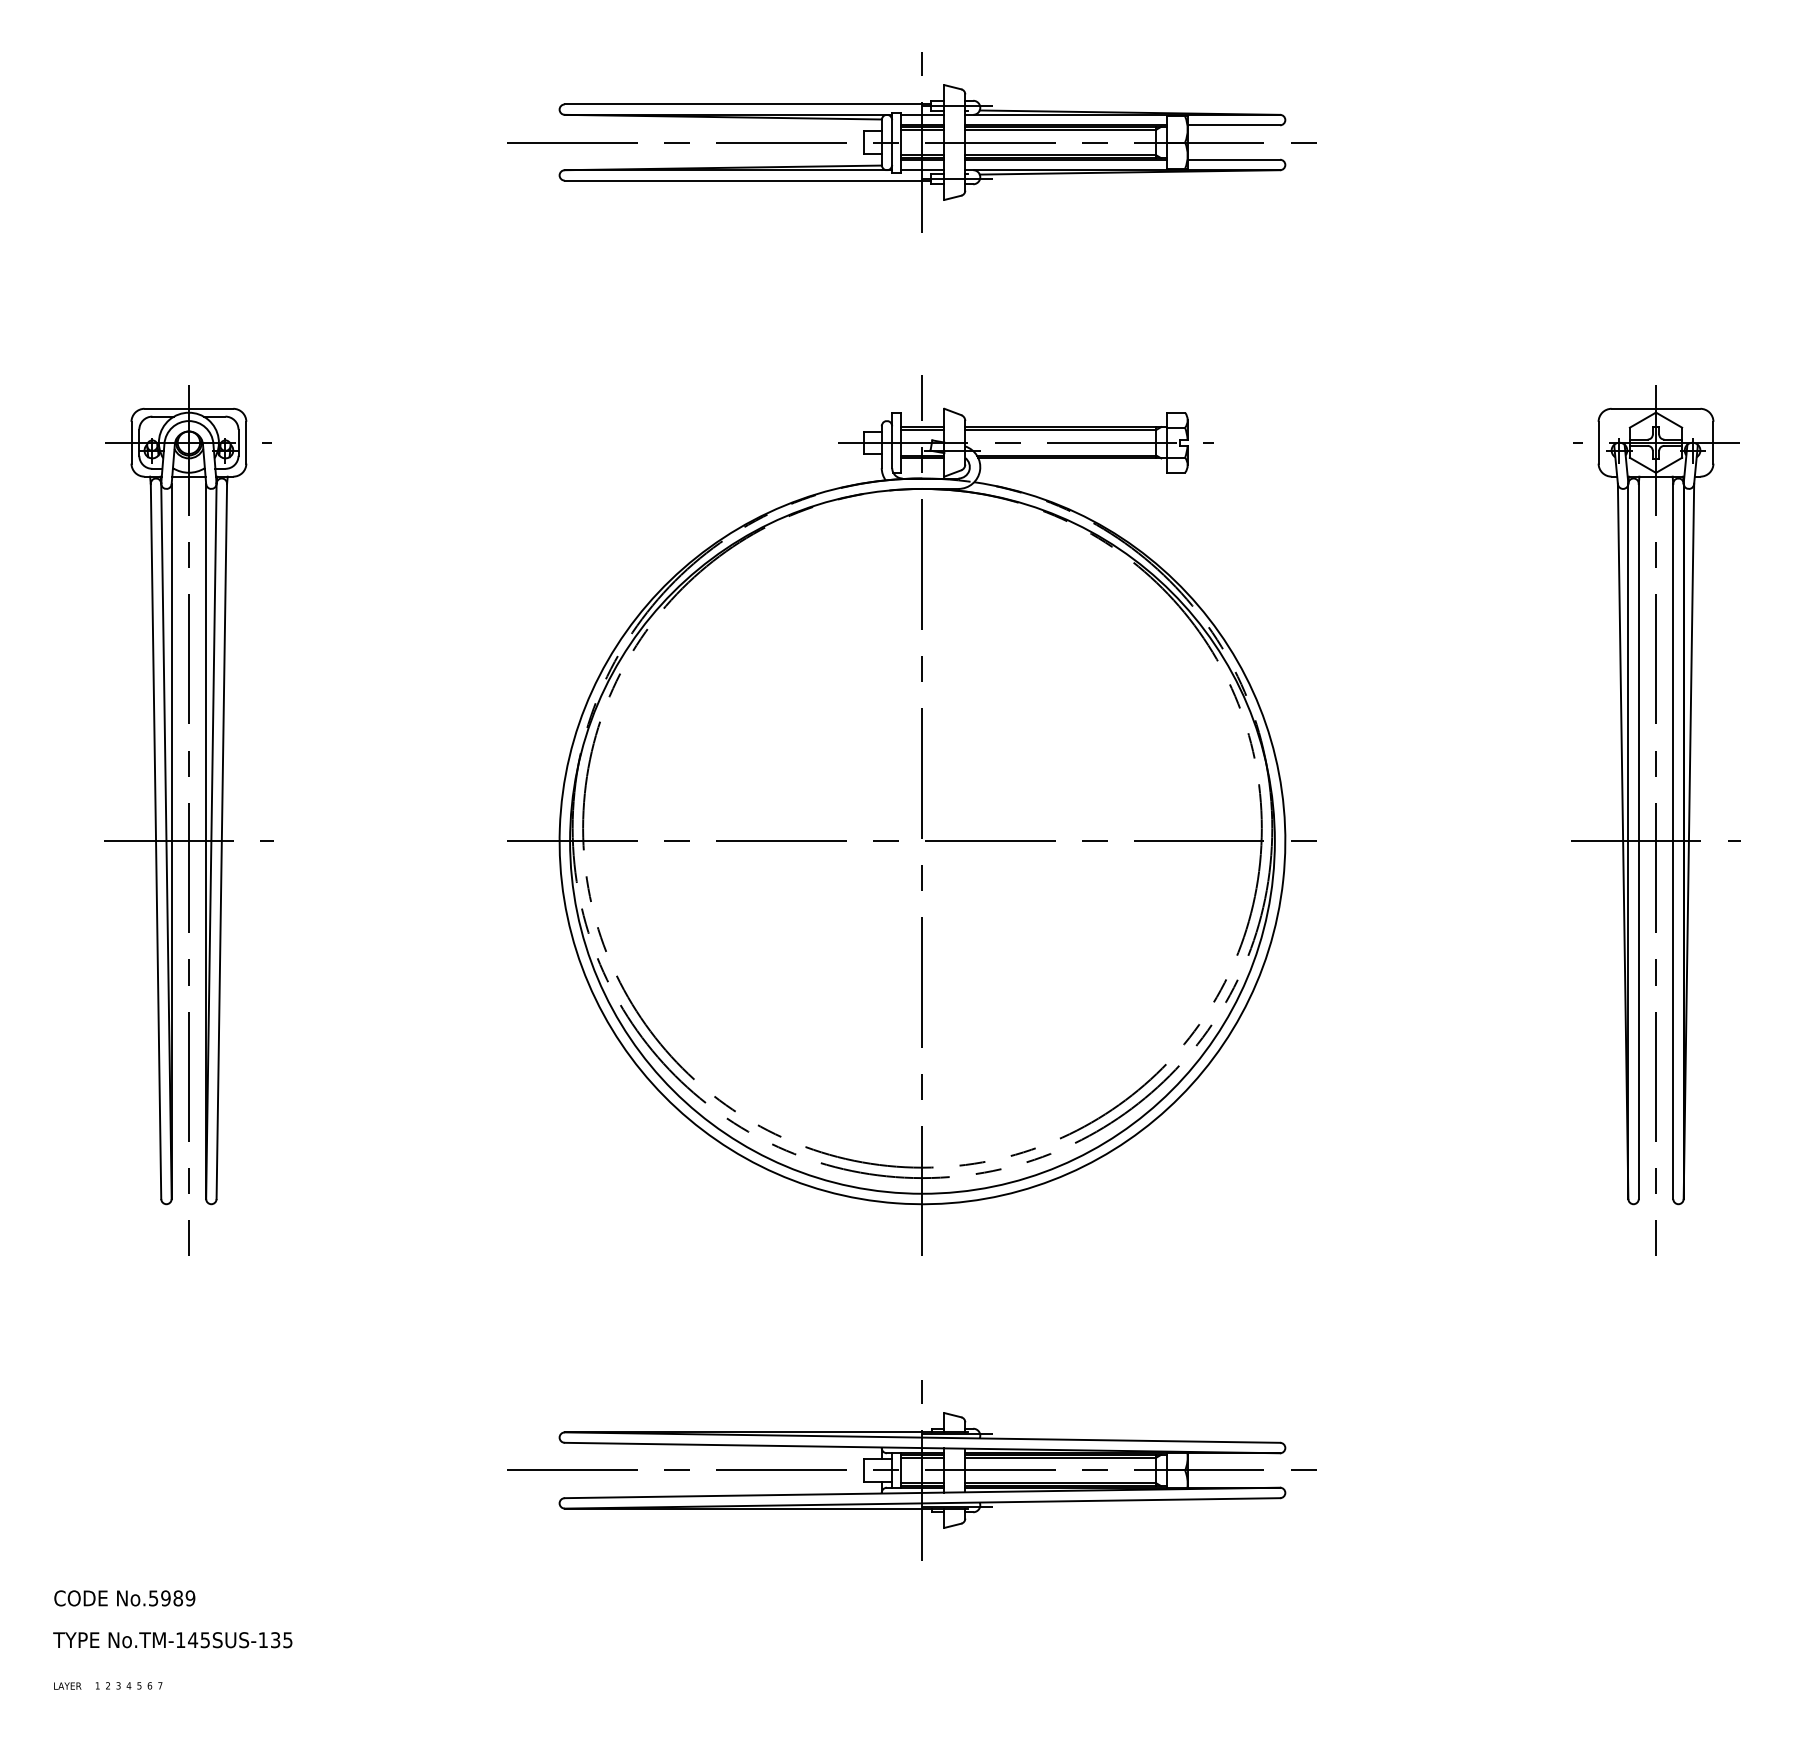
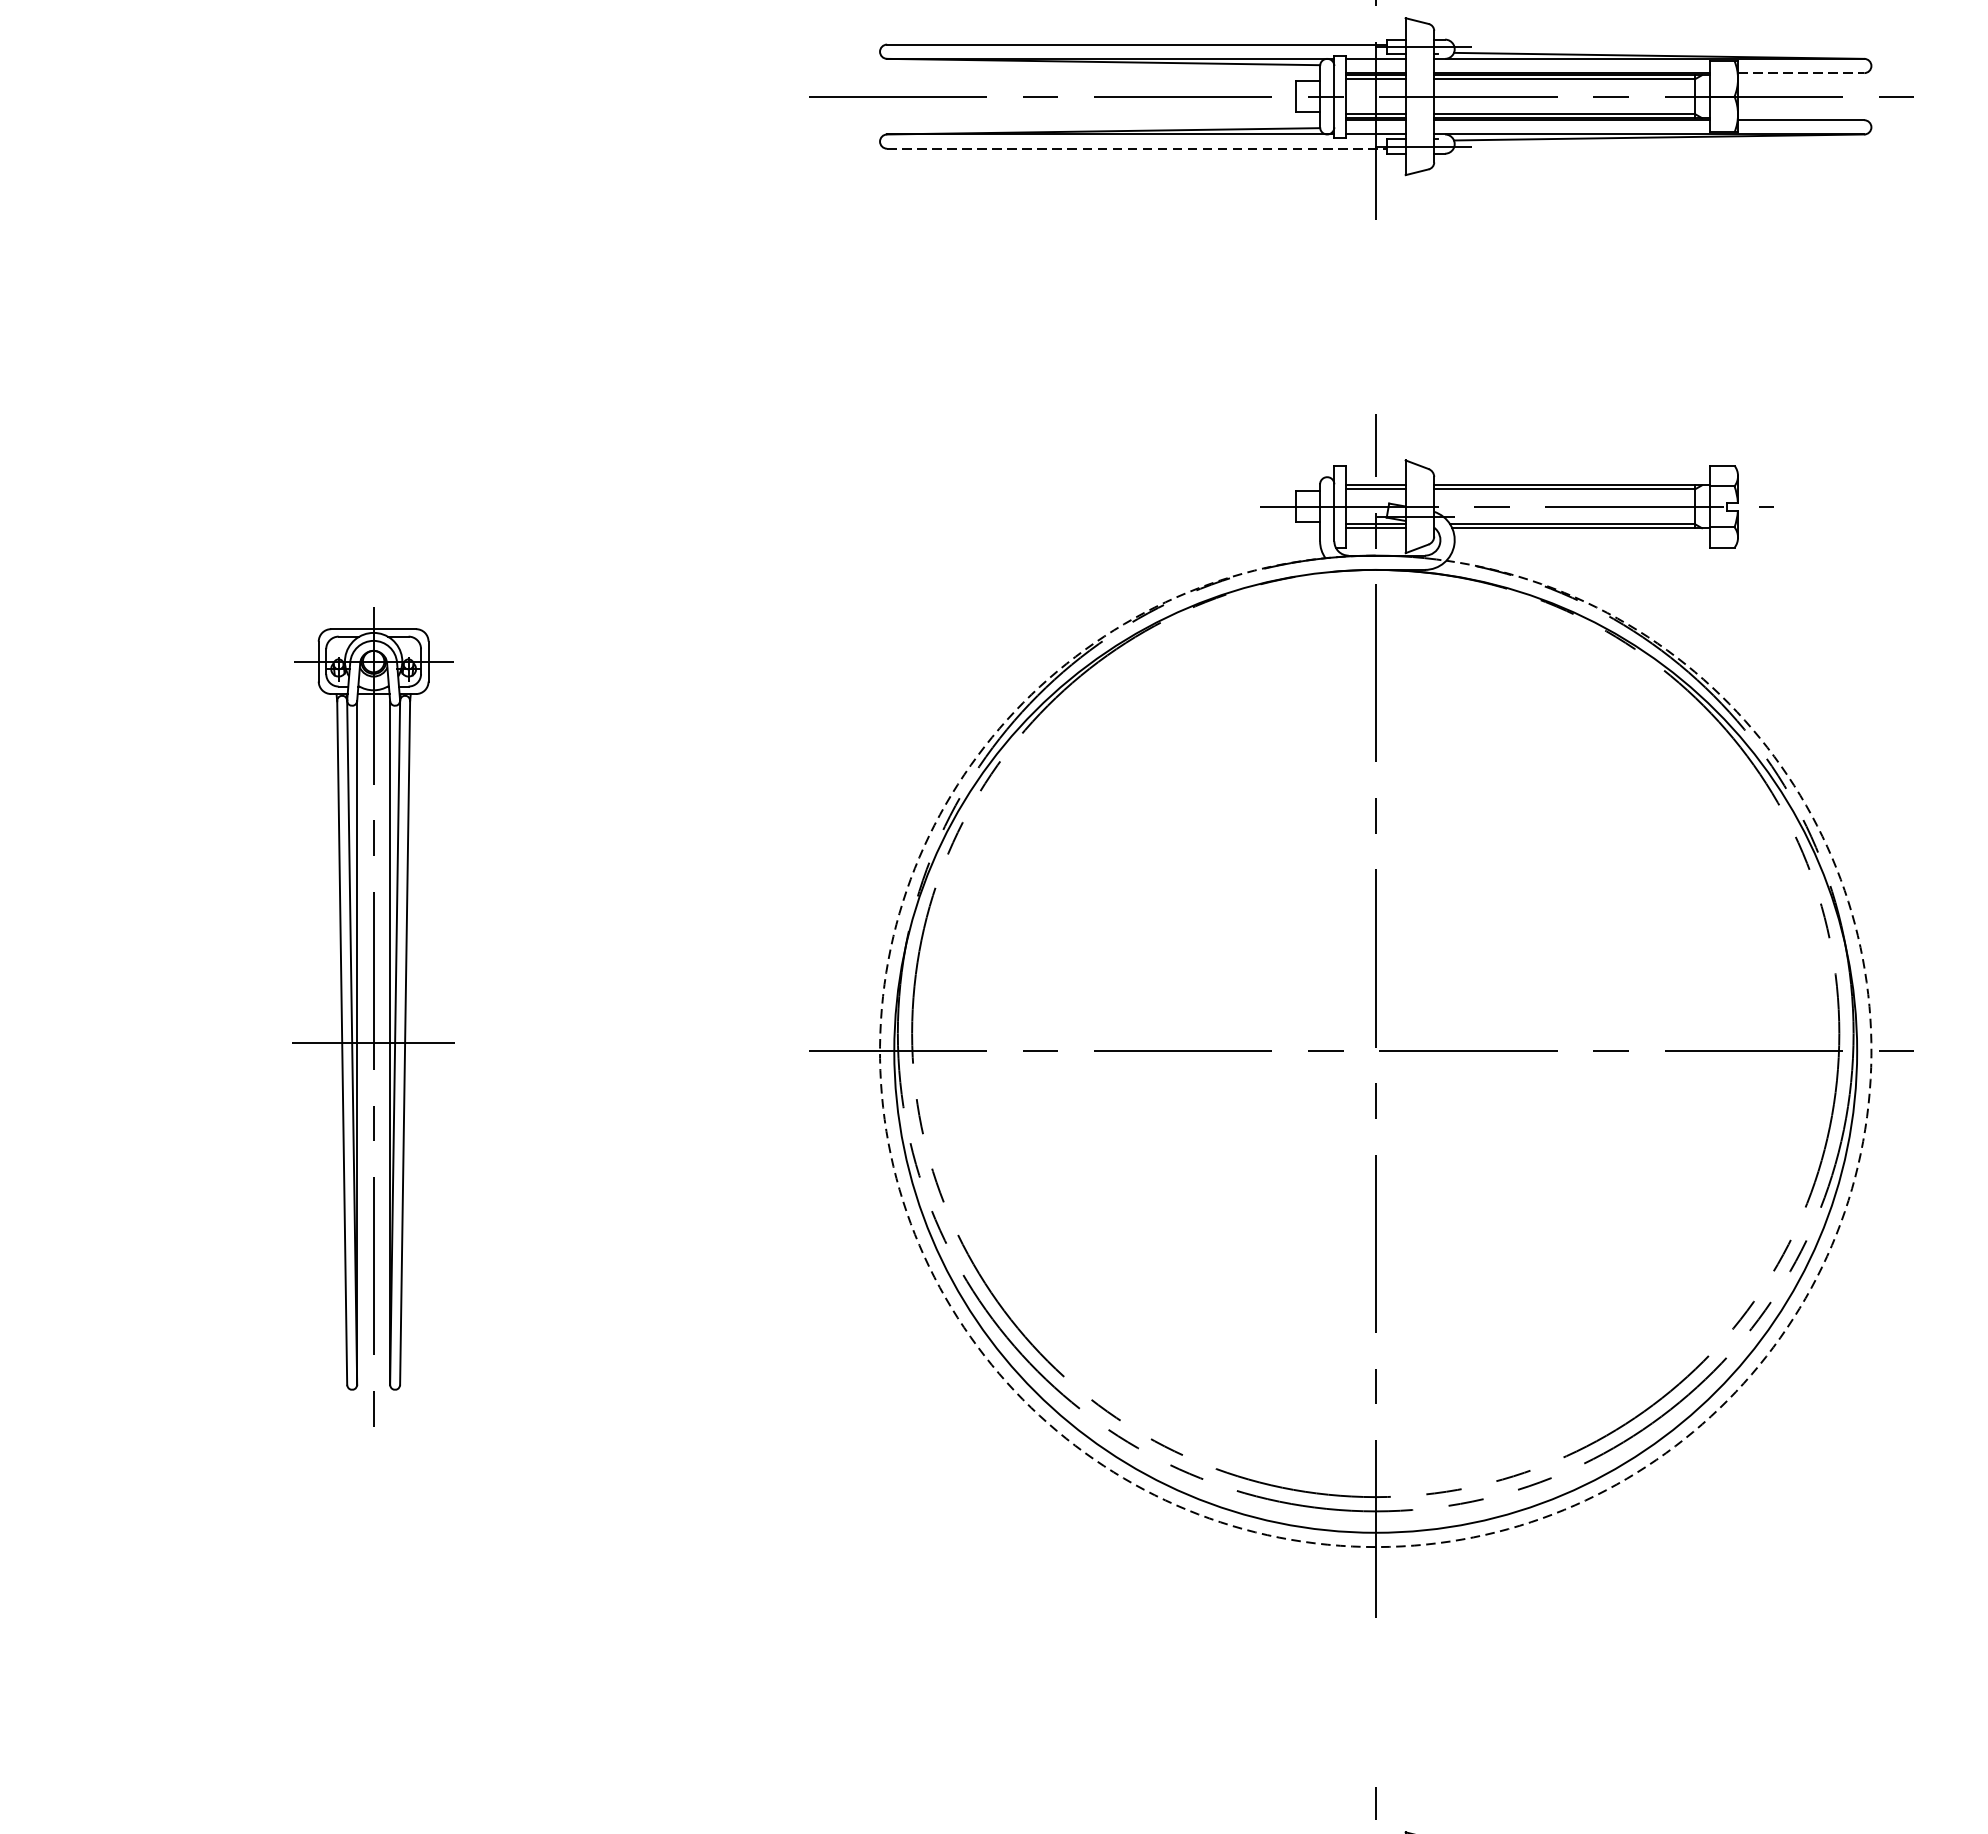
line: (1234, 125) -> (1801, 73), solid -> dashed
line: (747, 180) -> (1136, 148), solid -> dashed
part: (188, 820) -> (373, 1022), size x0.7
arc: (896, 1203) -> (1340, 1546), solid -> dashed

